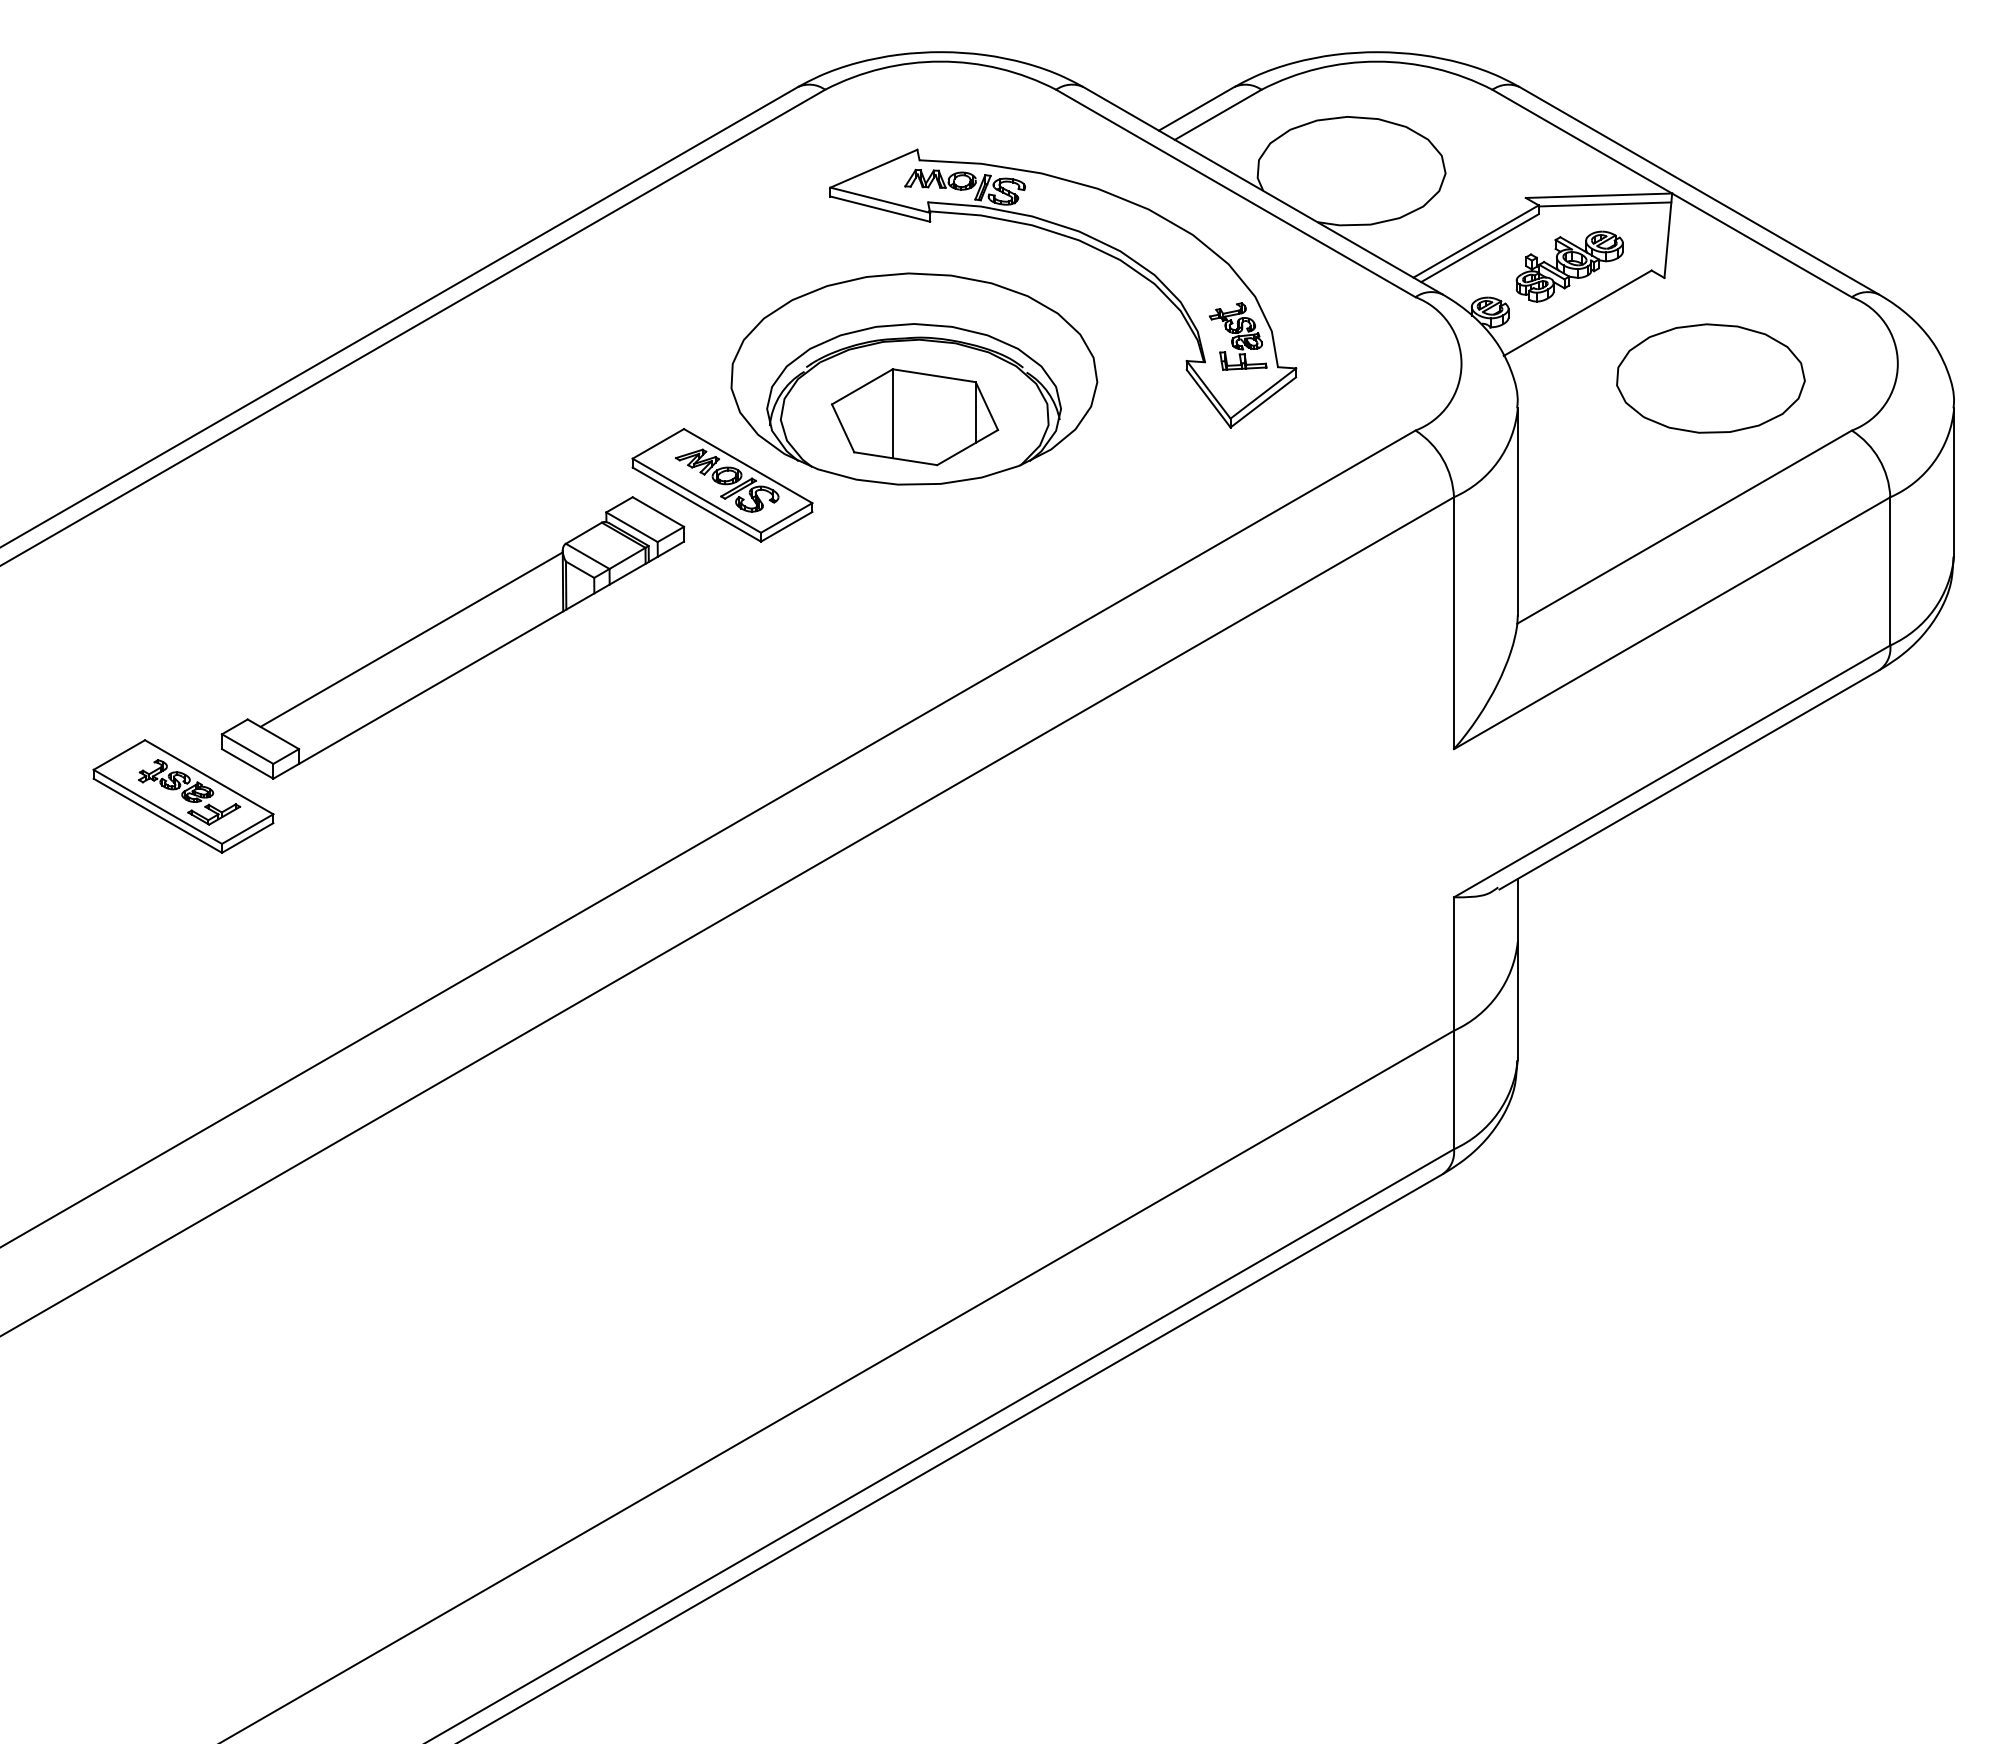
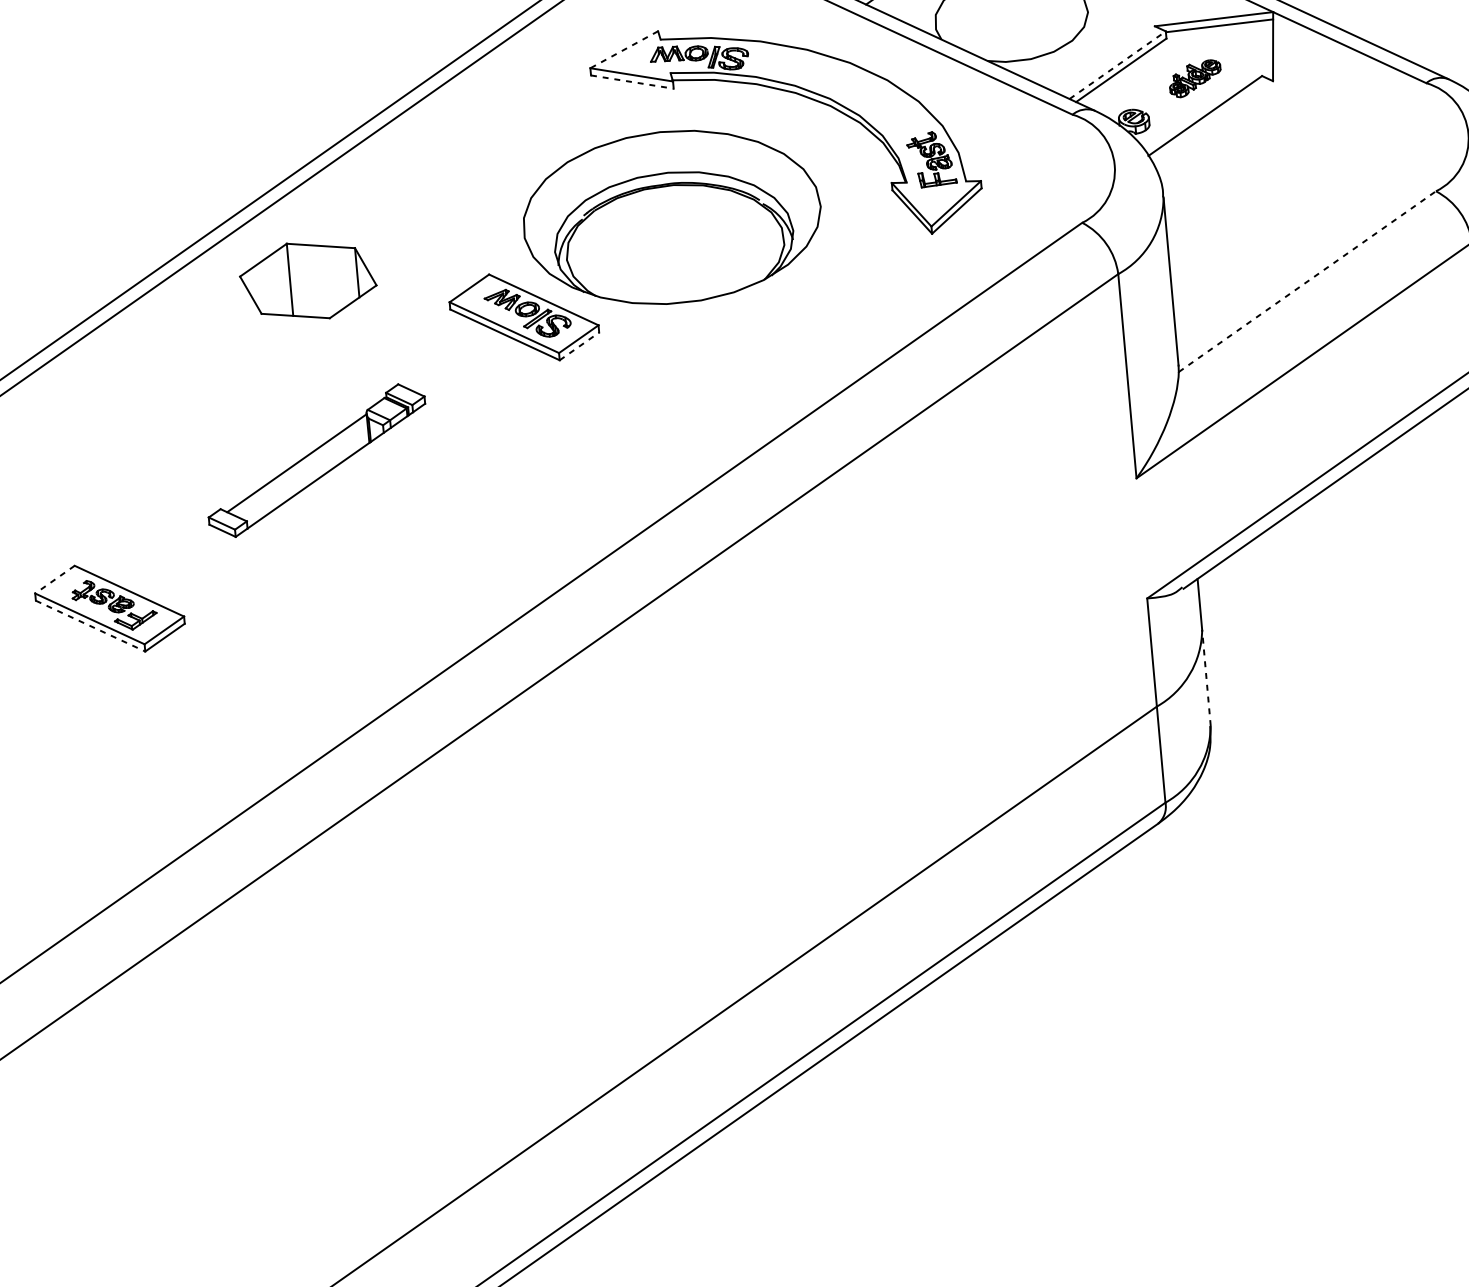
line: (873, 168) -> (623, 49), solid -> dashed
line: (880, 209) -> (632, 82), solid -> dashed
line: (1476, 241) -> (1118, 65), solid -> dashed
part: (1569, 266) -> (1195, 78), size x0.6
part: (1710, 378) -> (1317, 159), removed
part: (914, 417) -> (307, 281), moved
line: (786, 526) -> (579, 346), solid -> dashed
line: (1685, 526) -> (1308, 281), solid -> dashed
part: (452, 637) -> (316, 460), size x0.6
line: (119, 755) -> (55, 580), solid -> dashed
line: (158, 816) -> (91, 626), solid -> dashed
line: (1517, 1000) -> (1206, 677), solid -> dashed

